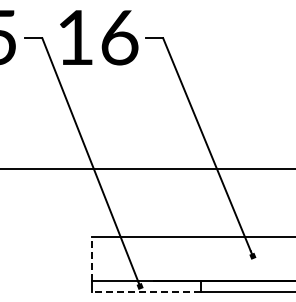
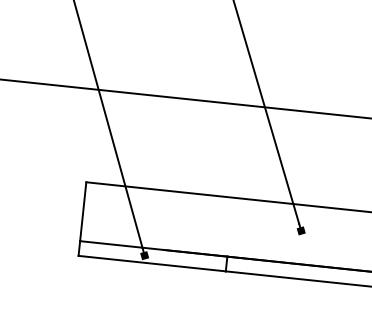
line: (91, 258) -> (82, 211), dashed -> solid
line: (146, 291) -> (152, 263), dashed -> solid

